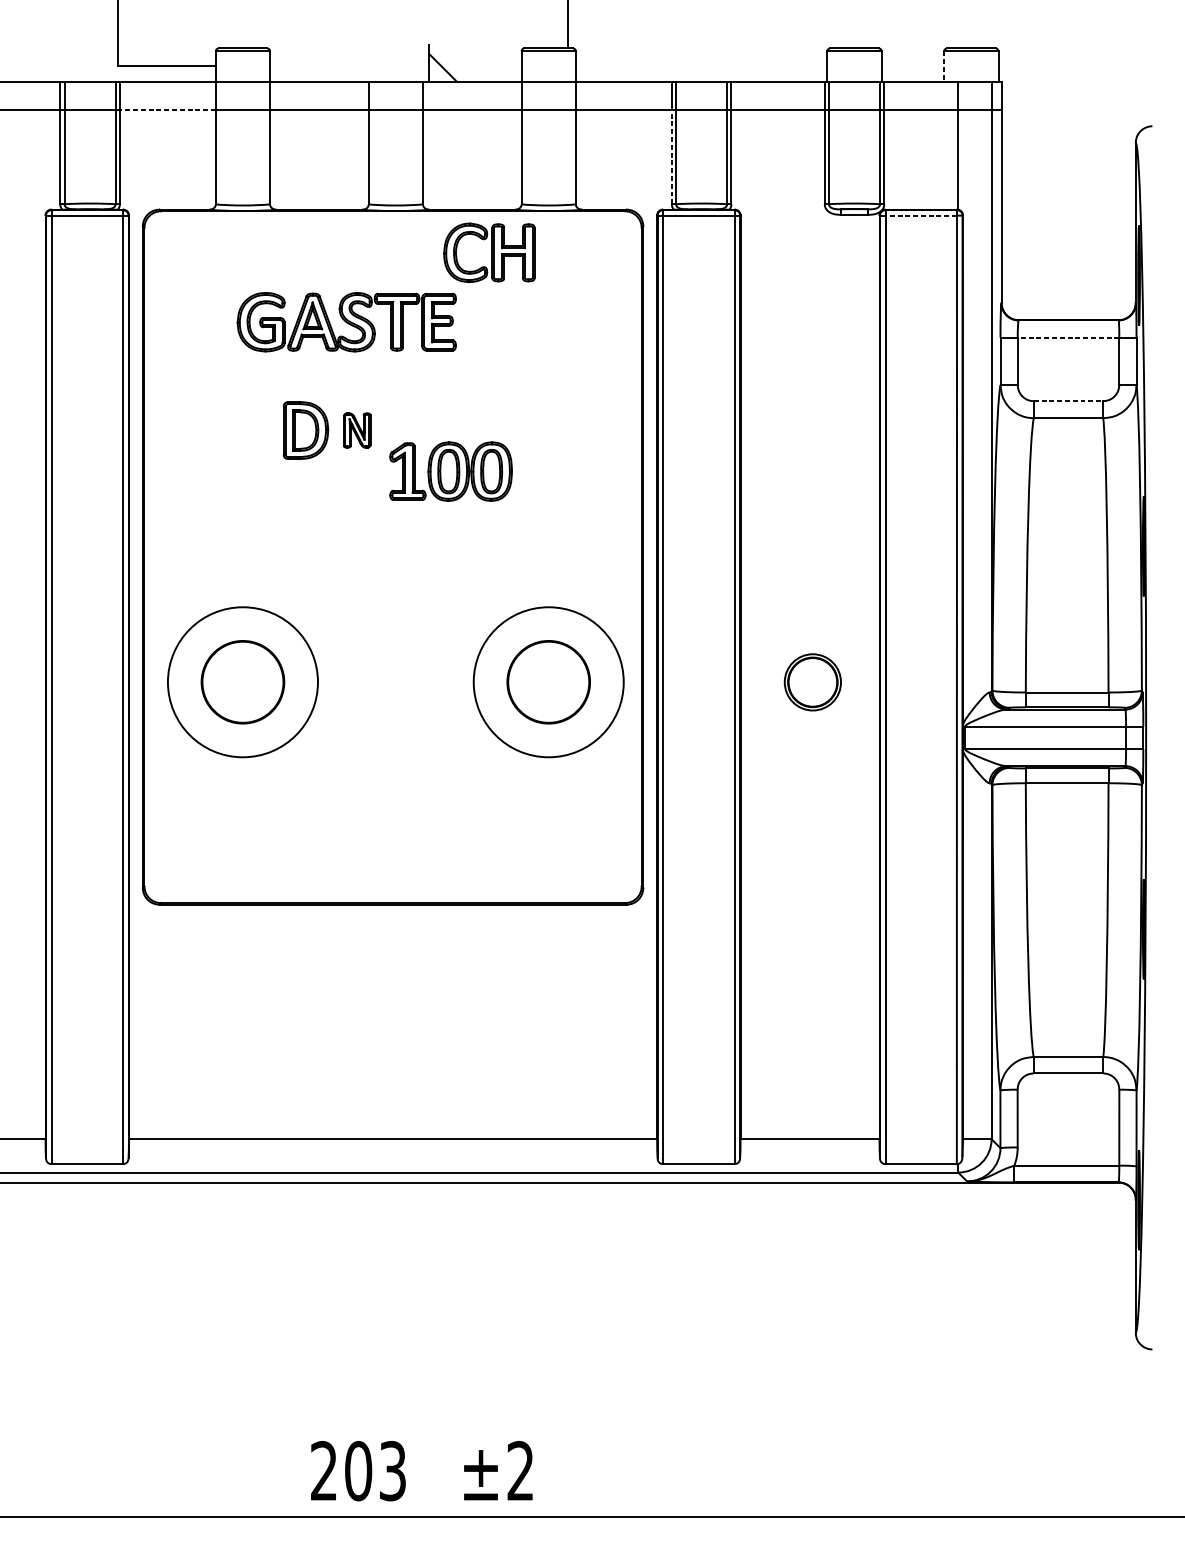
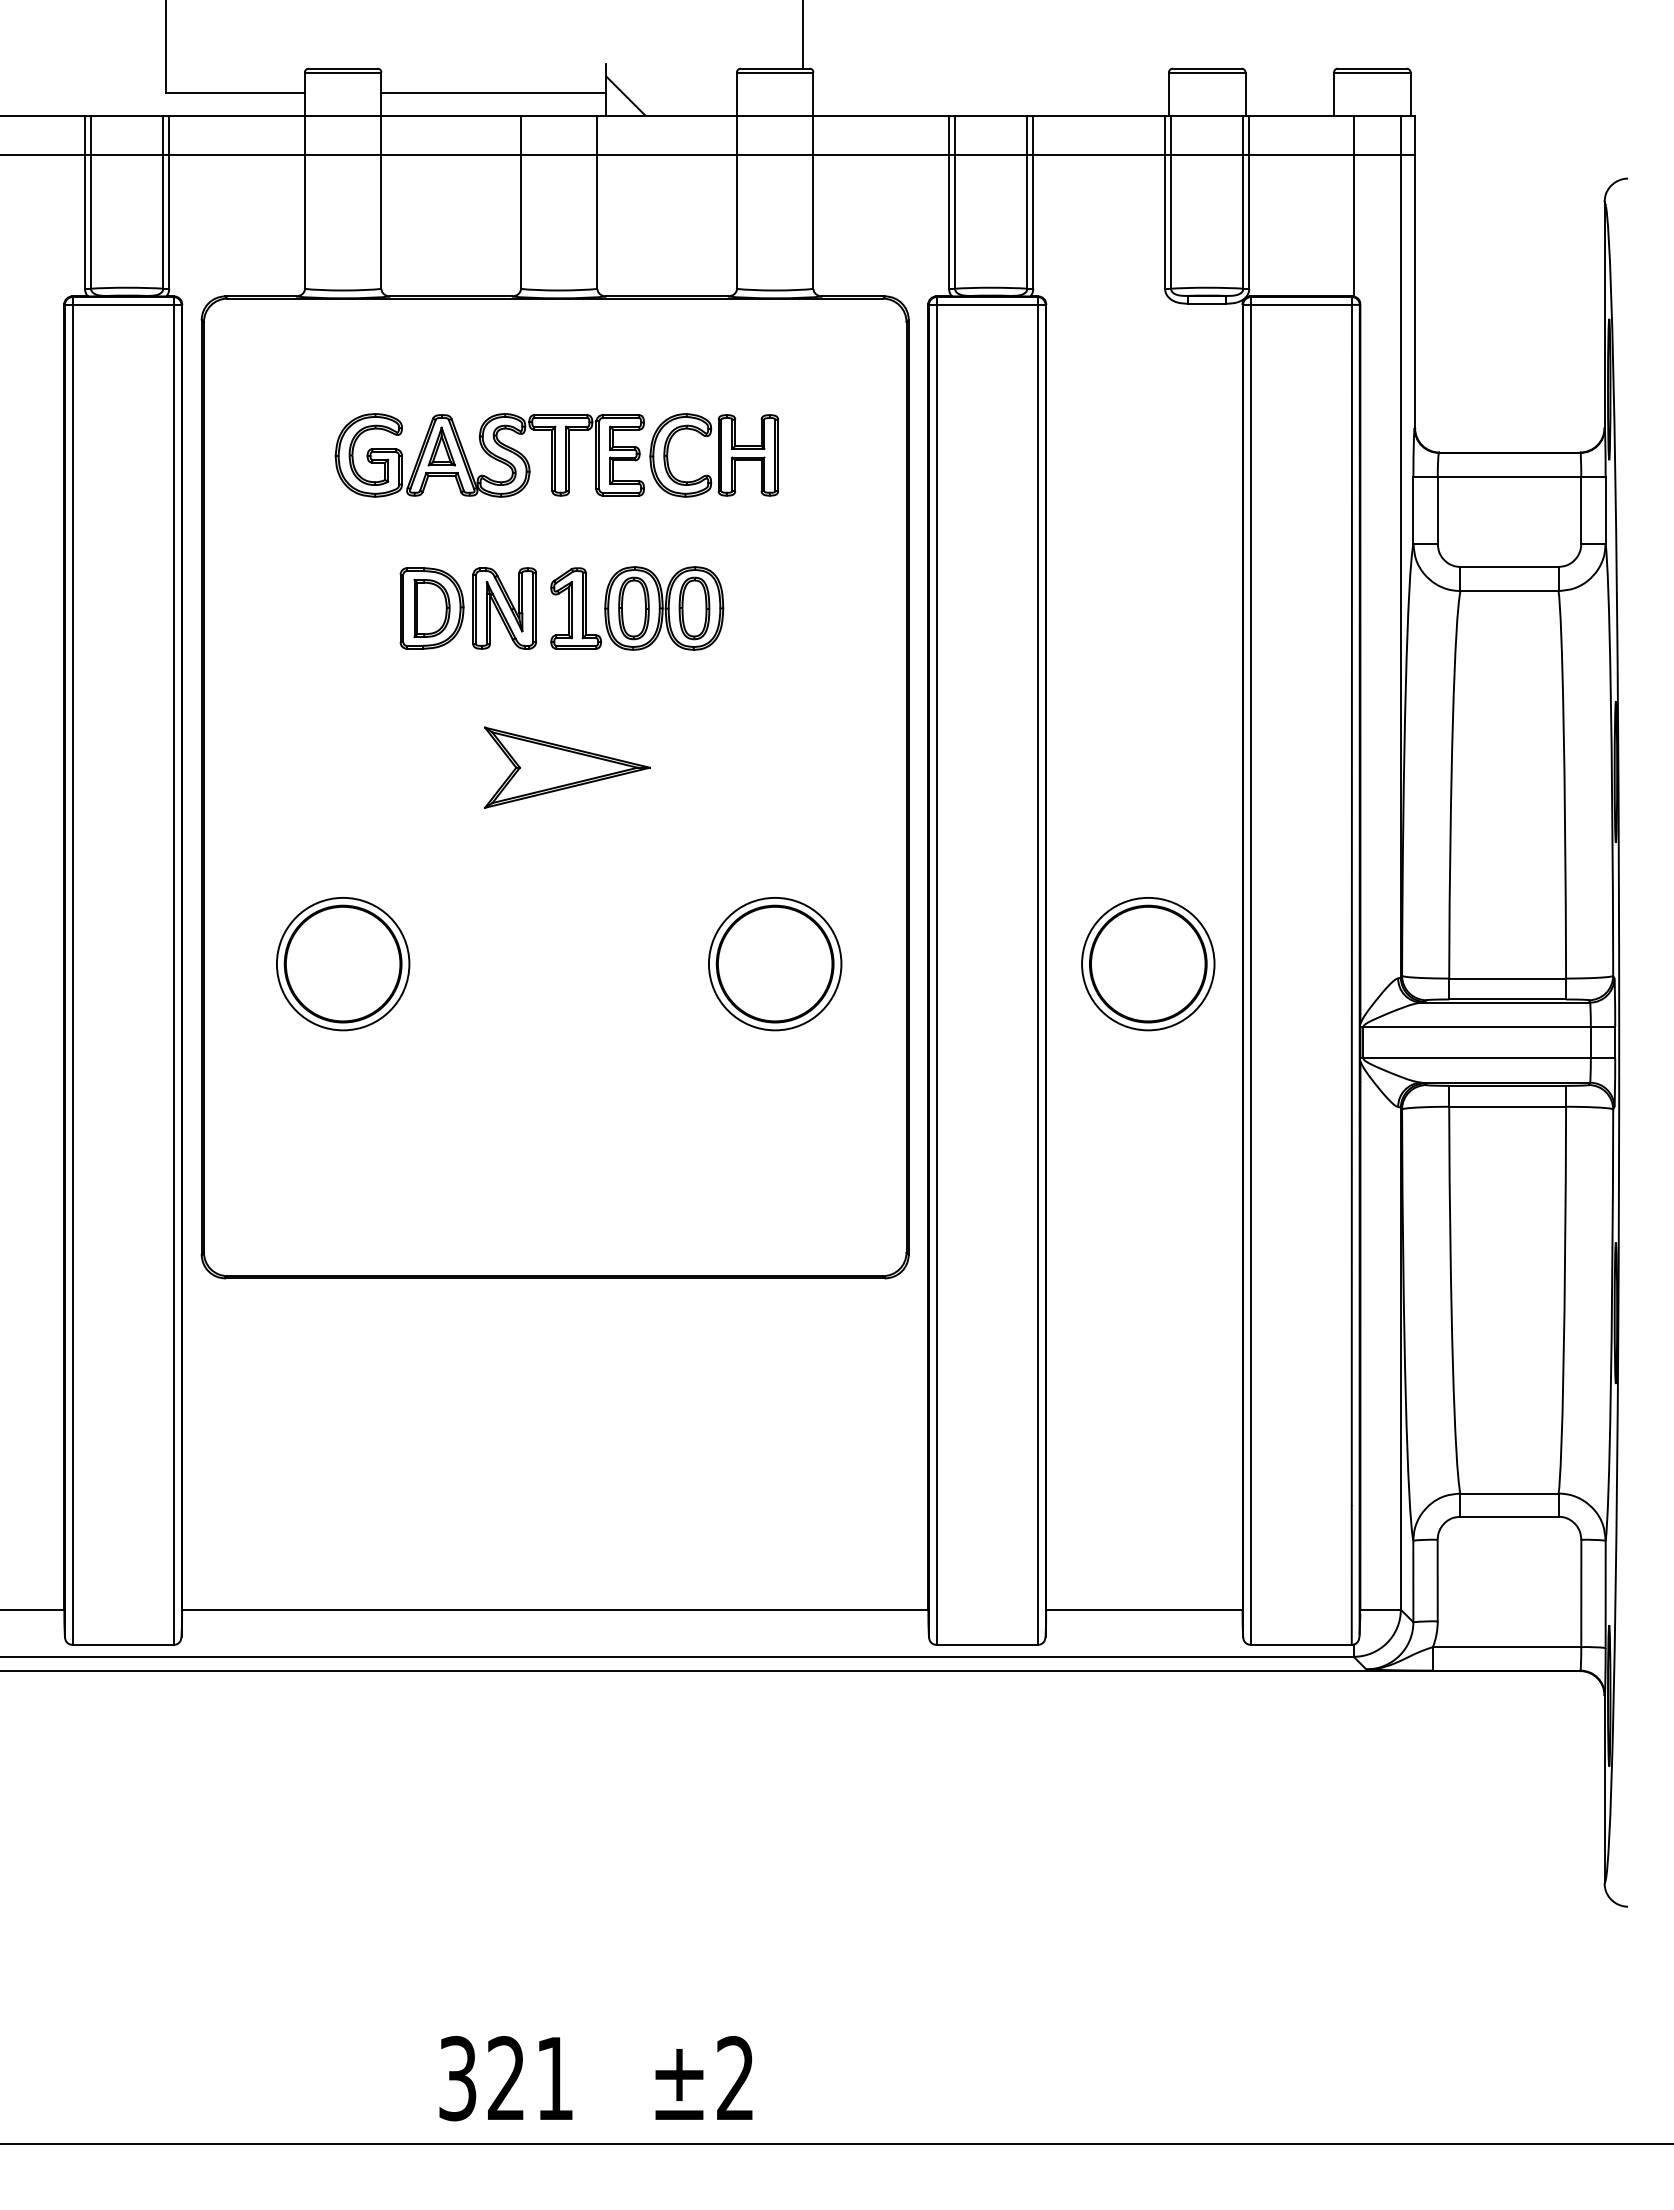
line: (349, 66) -> (493, 93), added
line: (944, 66) -> (1334, 94), dashed -> solid
line: (168, 109) -> (237, 155), dashed -> solid
line: (672, 156) -> (949, 221), dashed -> solid
line: (920, 215) -> (1300, 304), dashed -> solid
part: (488, 252) -> (713, 455), moved
line: (1068, 337) -> (1509, 477), dashed -> solid
line: (1069, 400) -> (1510, 566), dashed -> solid
part: (357, 430) -> (504, 608), size x1.67
part: (451, 471) -> (637, 608), moved
part: (401, 543) -> (567, 767), added
circle: (242, 681) -> (342, 963), size x0.62
circle: (548, 681) -> (774, 963), size x0.62
part: (812, 682) -> (1148, 964), size x1.67
text: (358, 1471) -> (506, 2078), 203 -> 321

